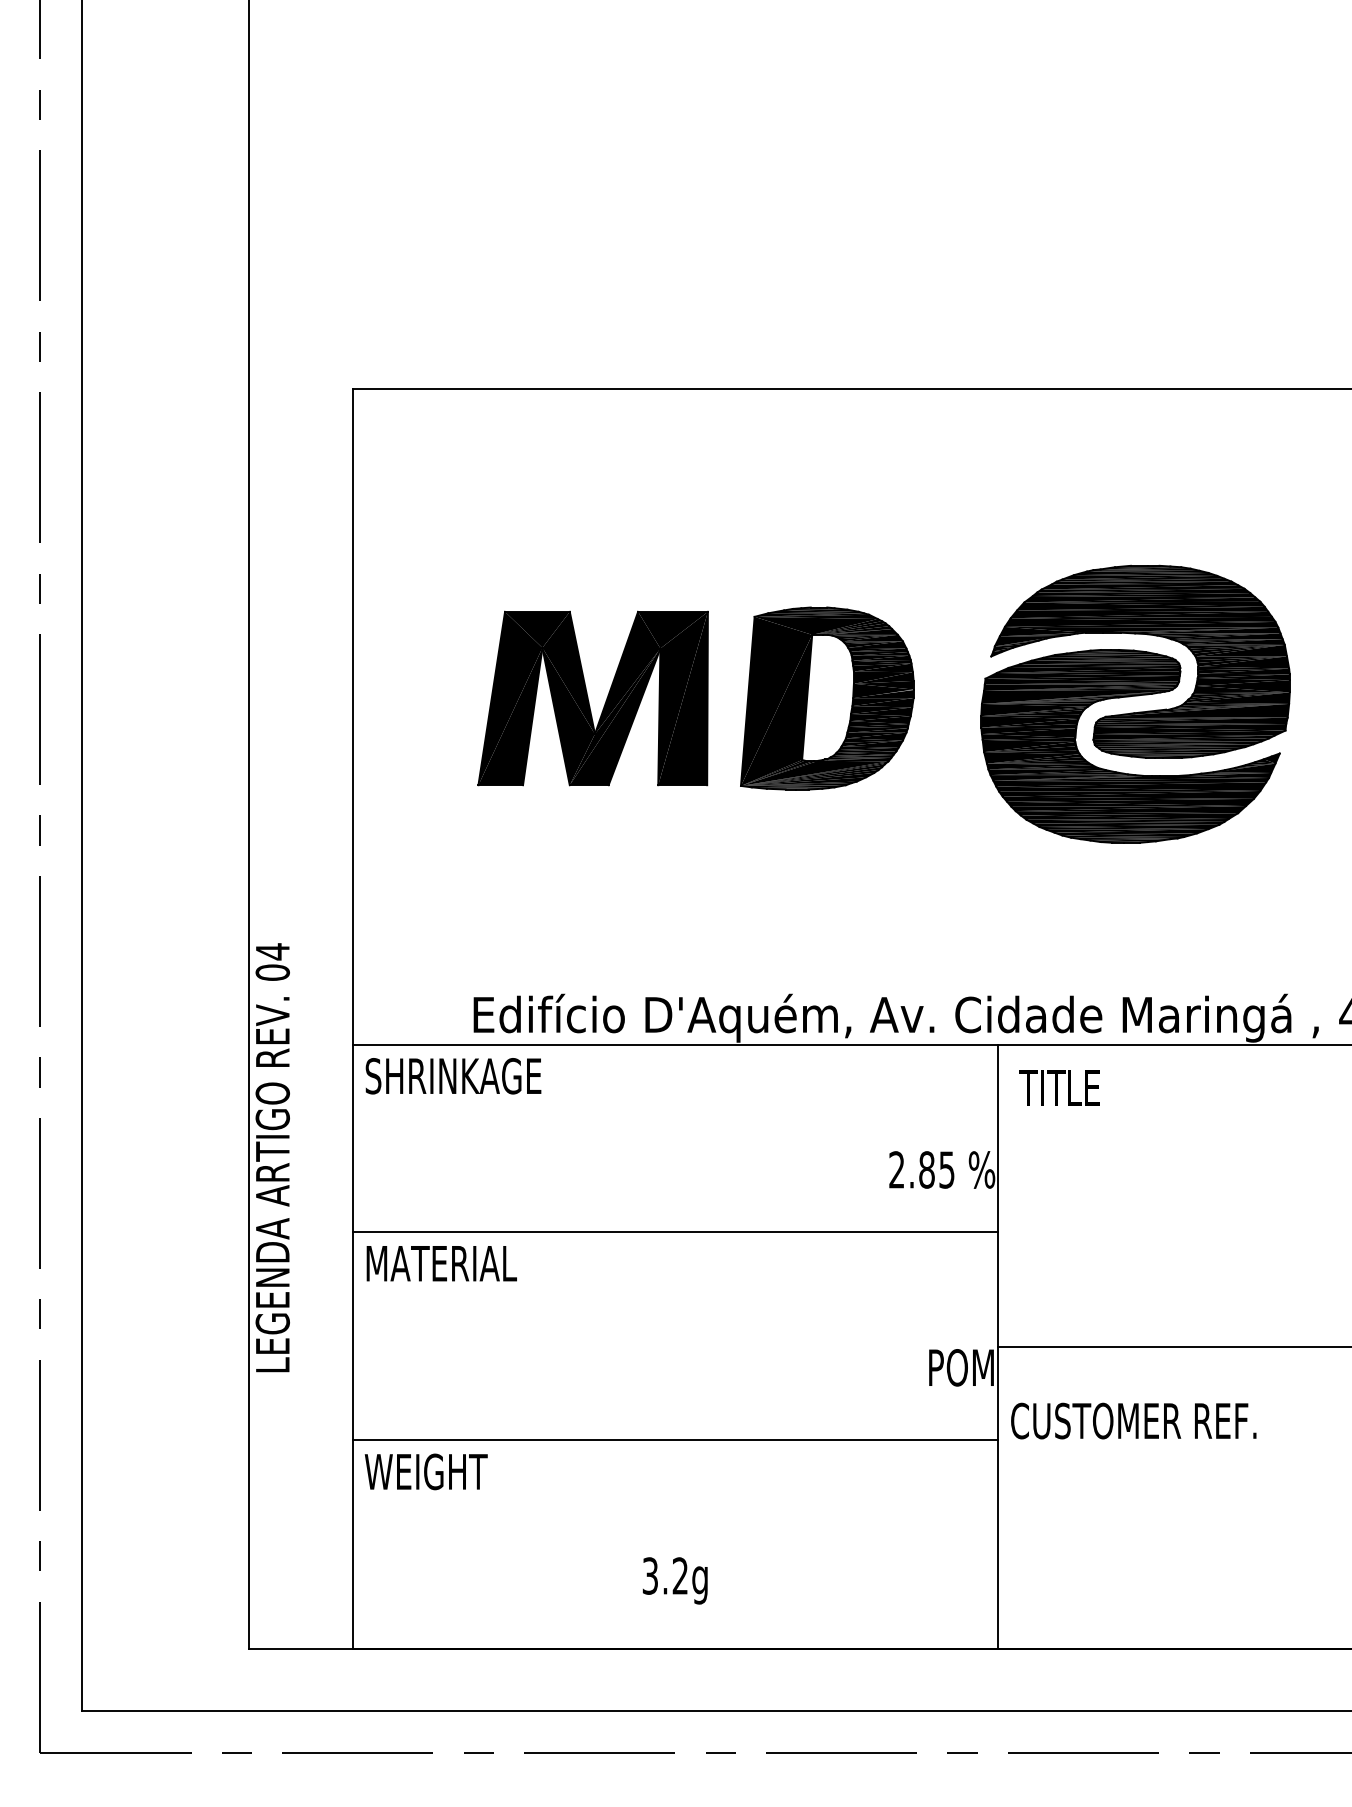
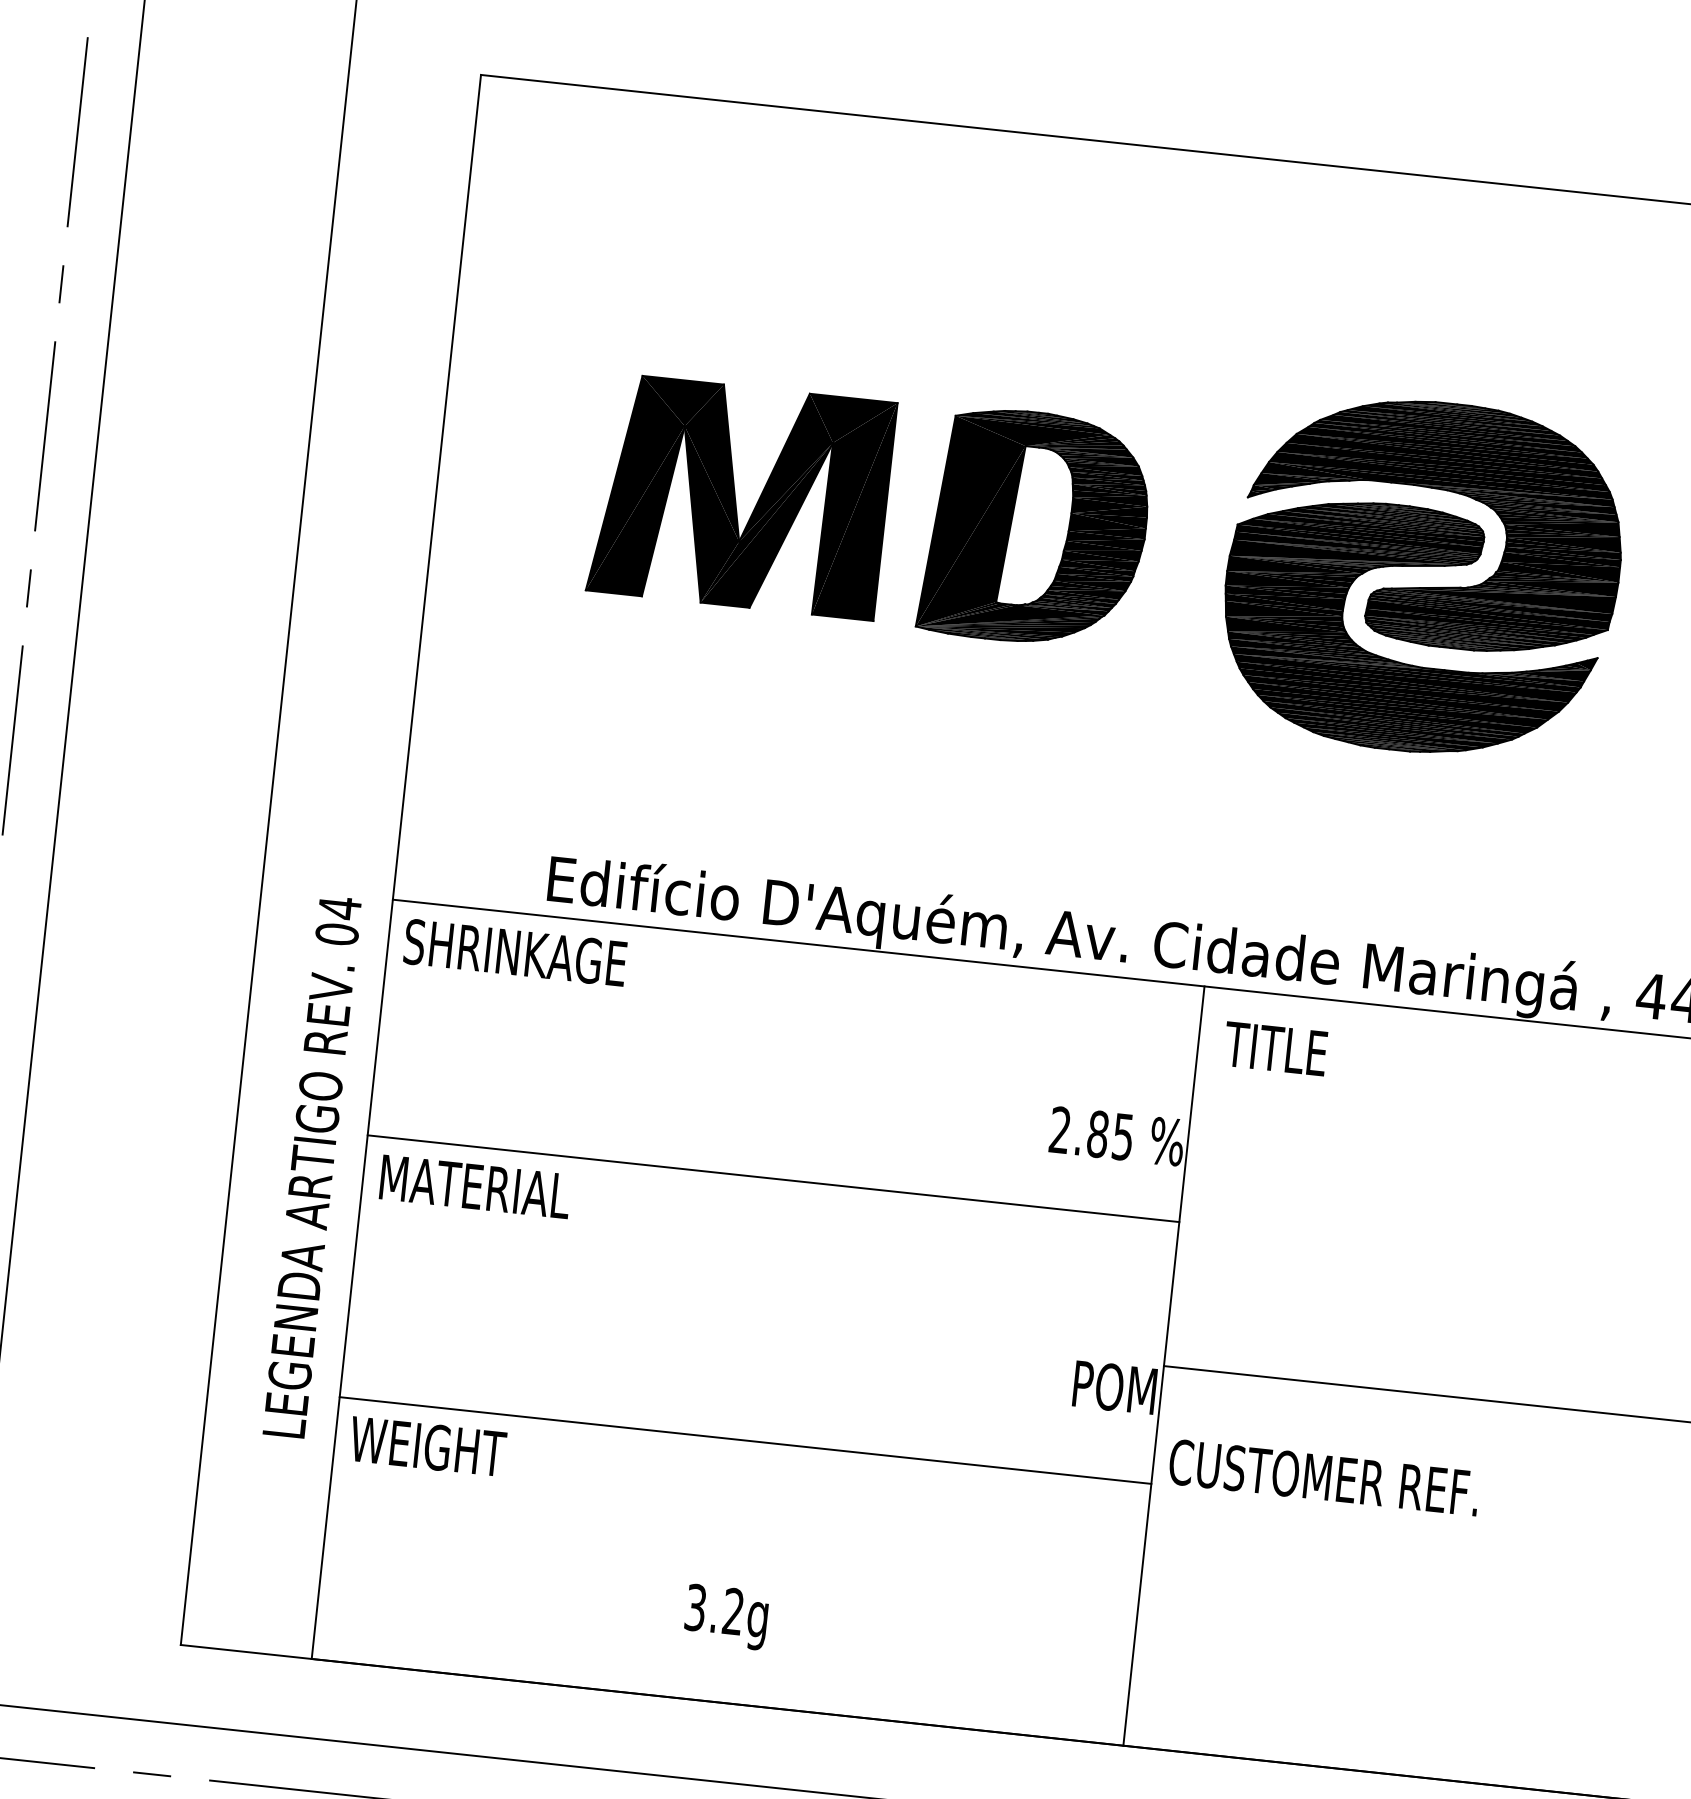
text: (272, 1157) -> (311, 1166), moved

